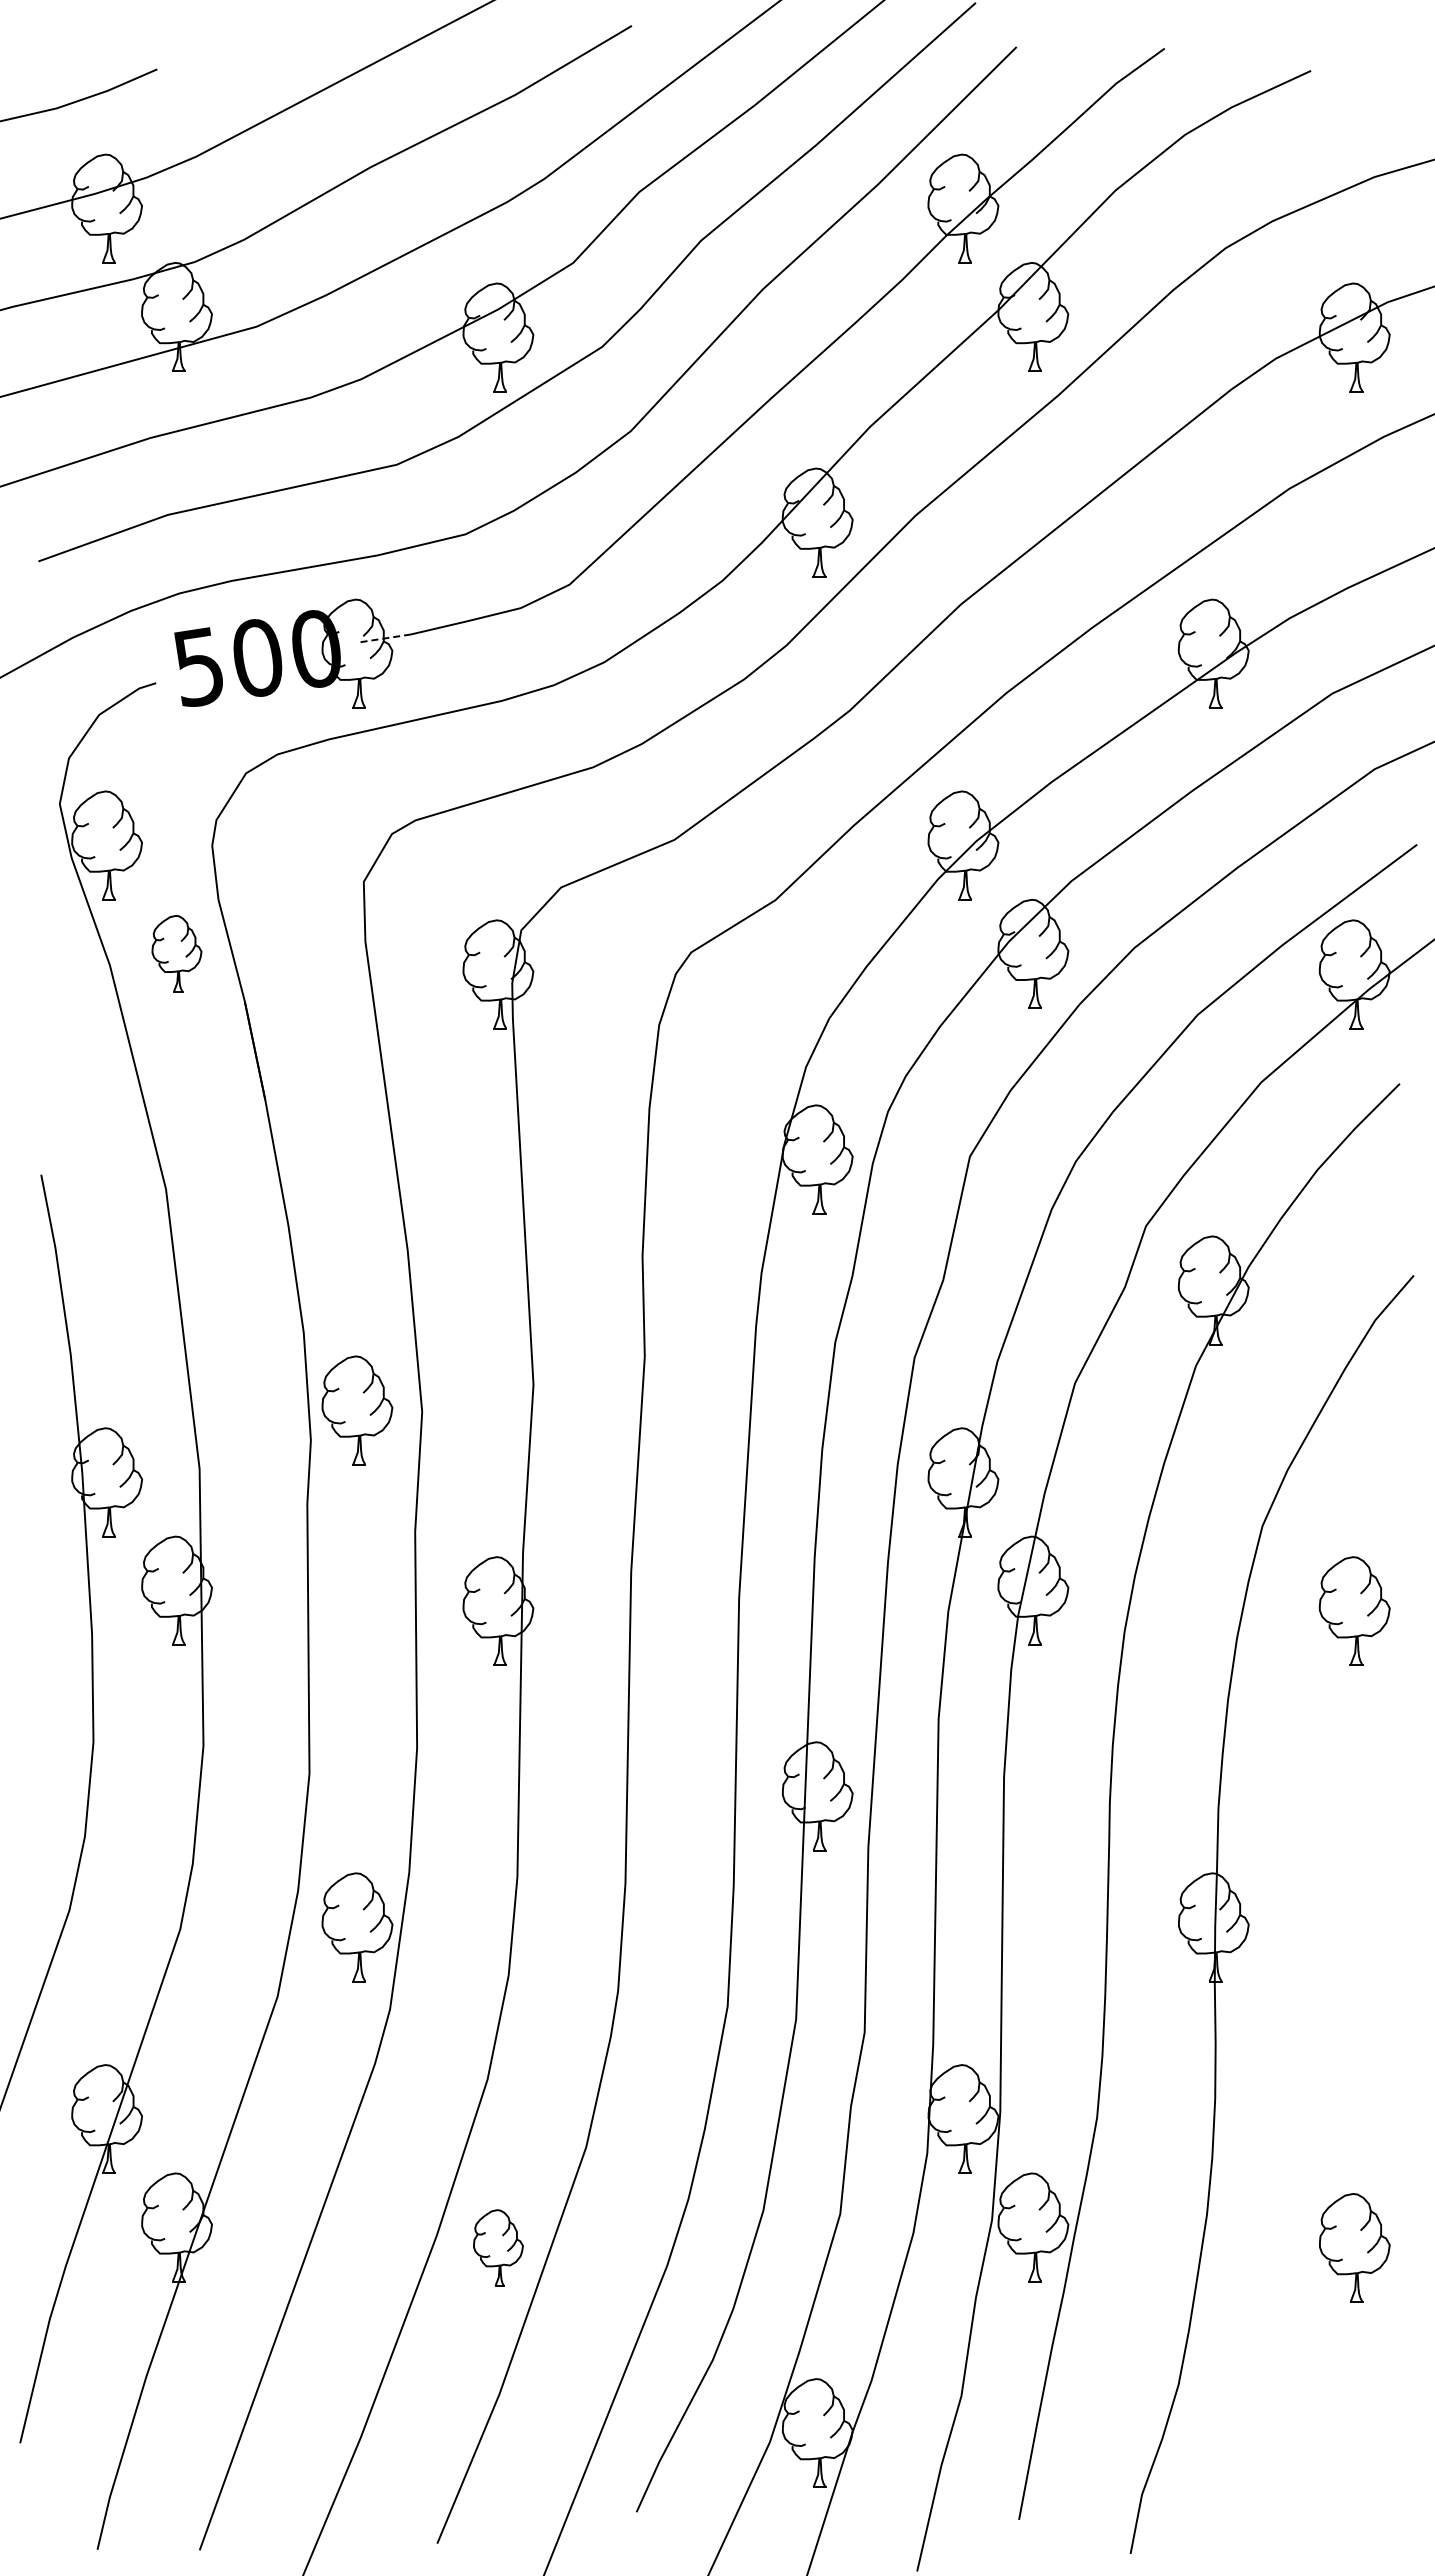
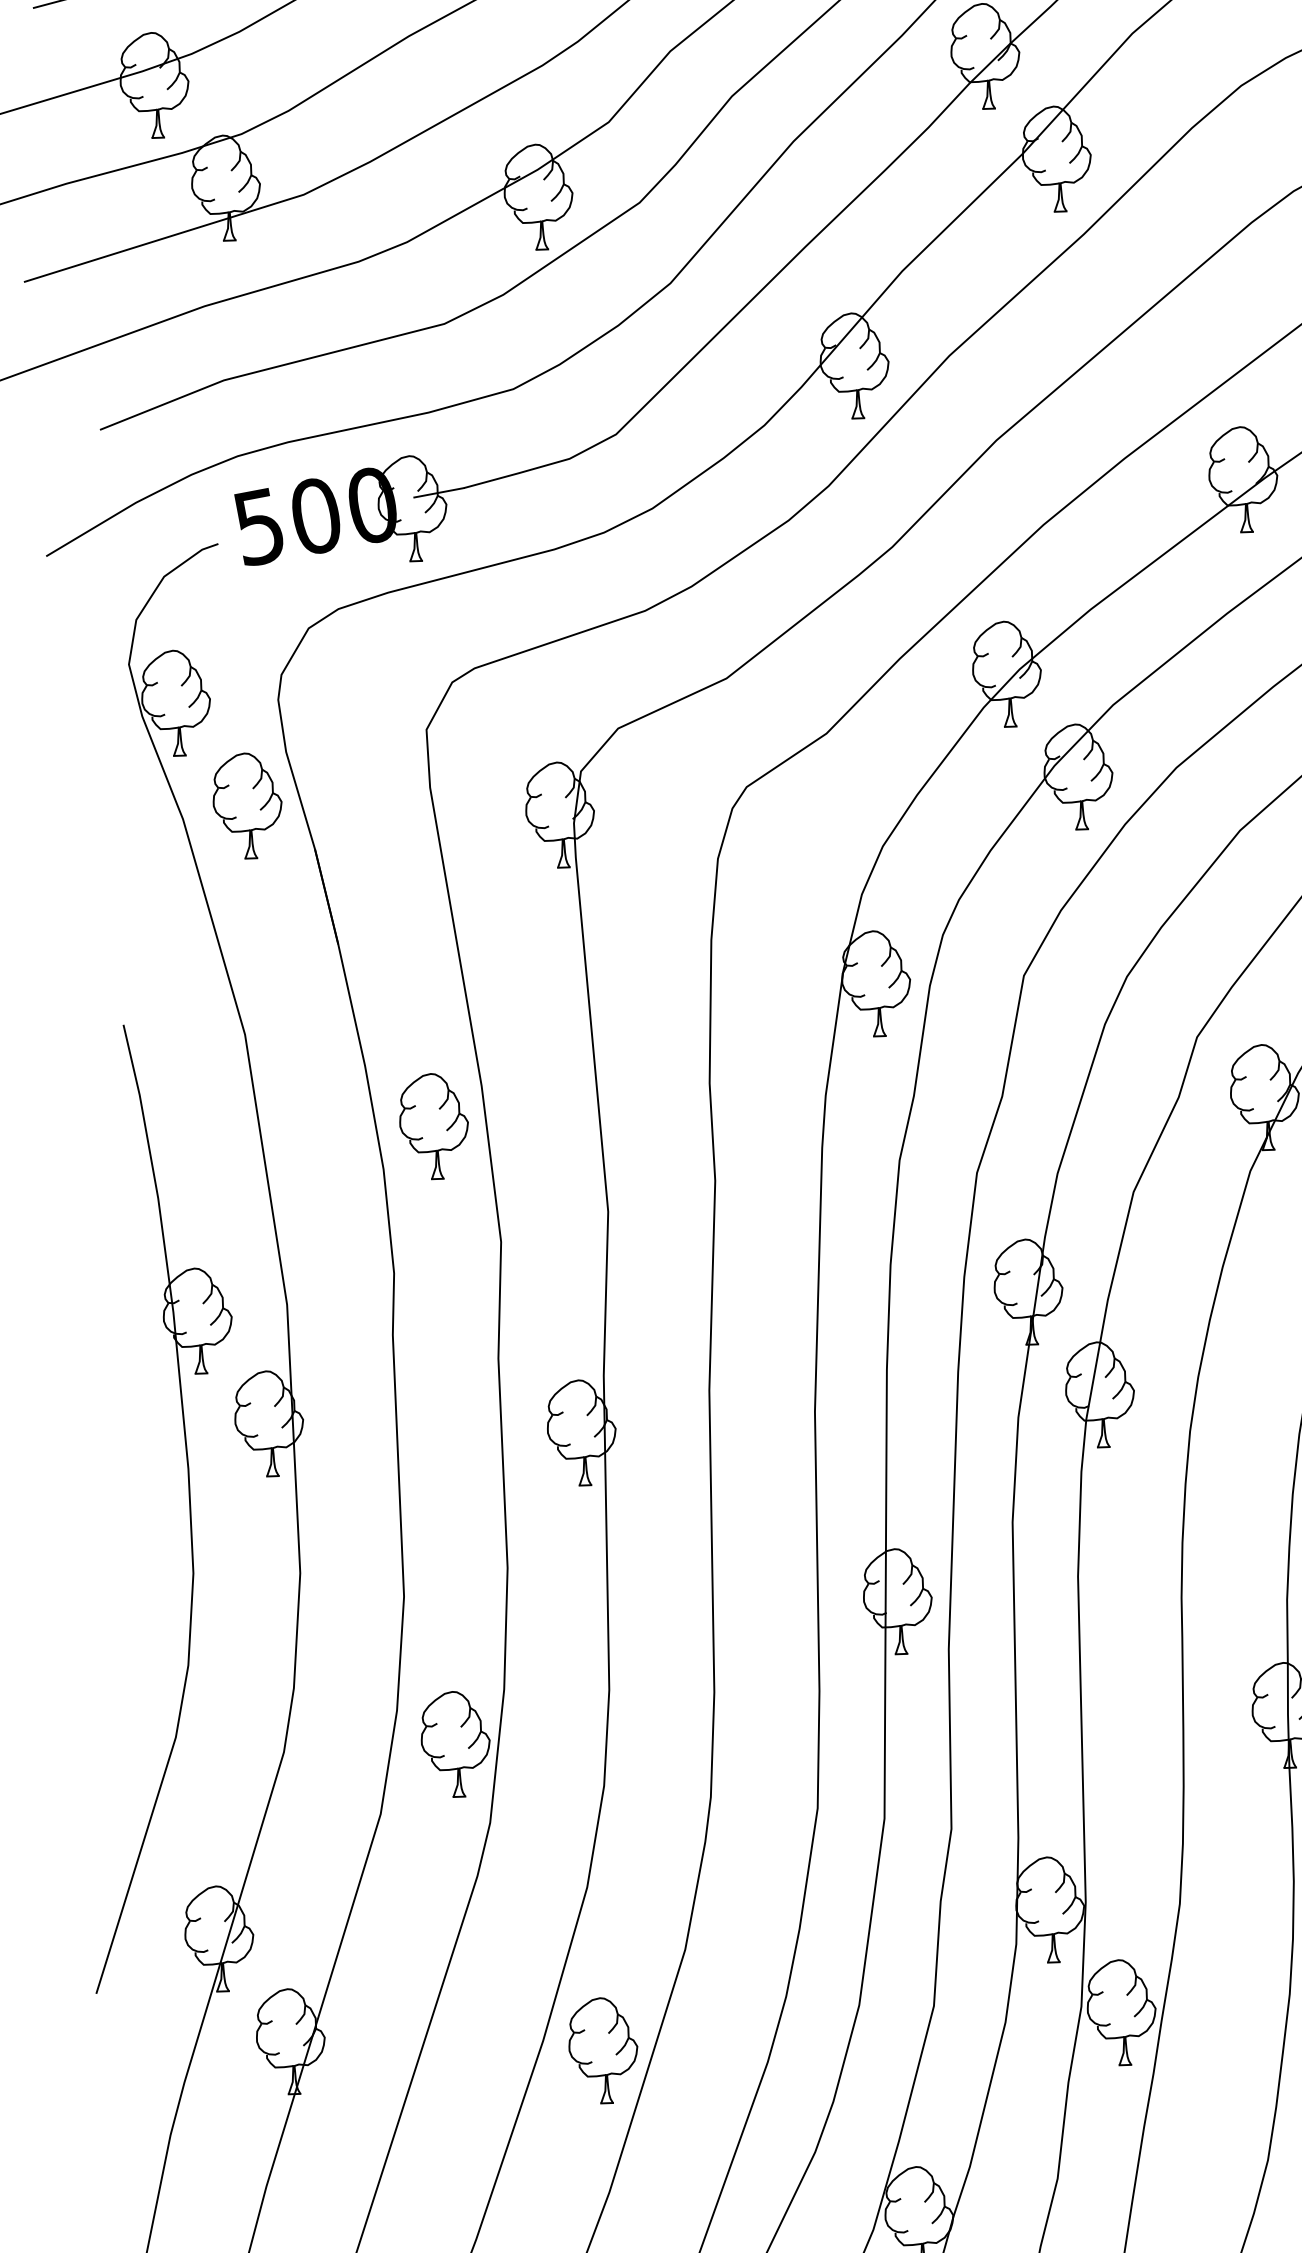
line: (385, 638) -> (439, 492), dashed -> solid
part: (176, 953) -> (247, 805), size x1.43
part: (357, 1410) -> (434, 1126), moved
part: (498, 2247) -> (603, 2050), size x1.43

